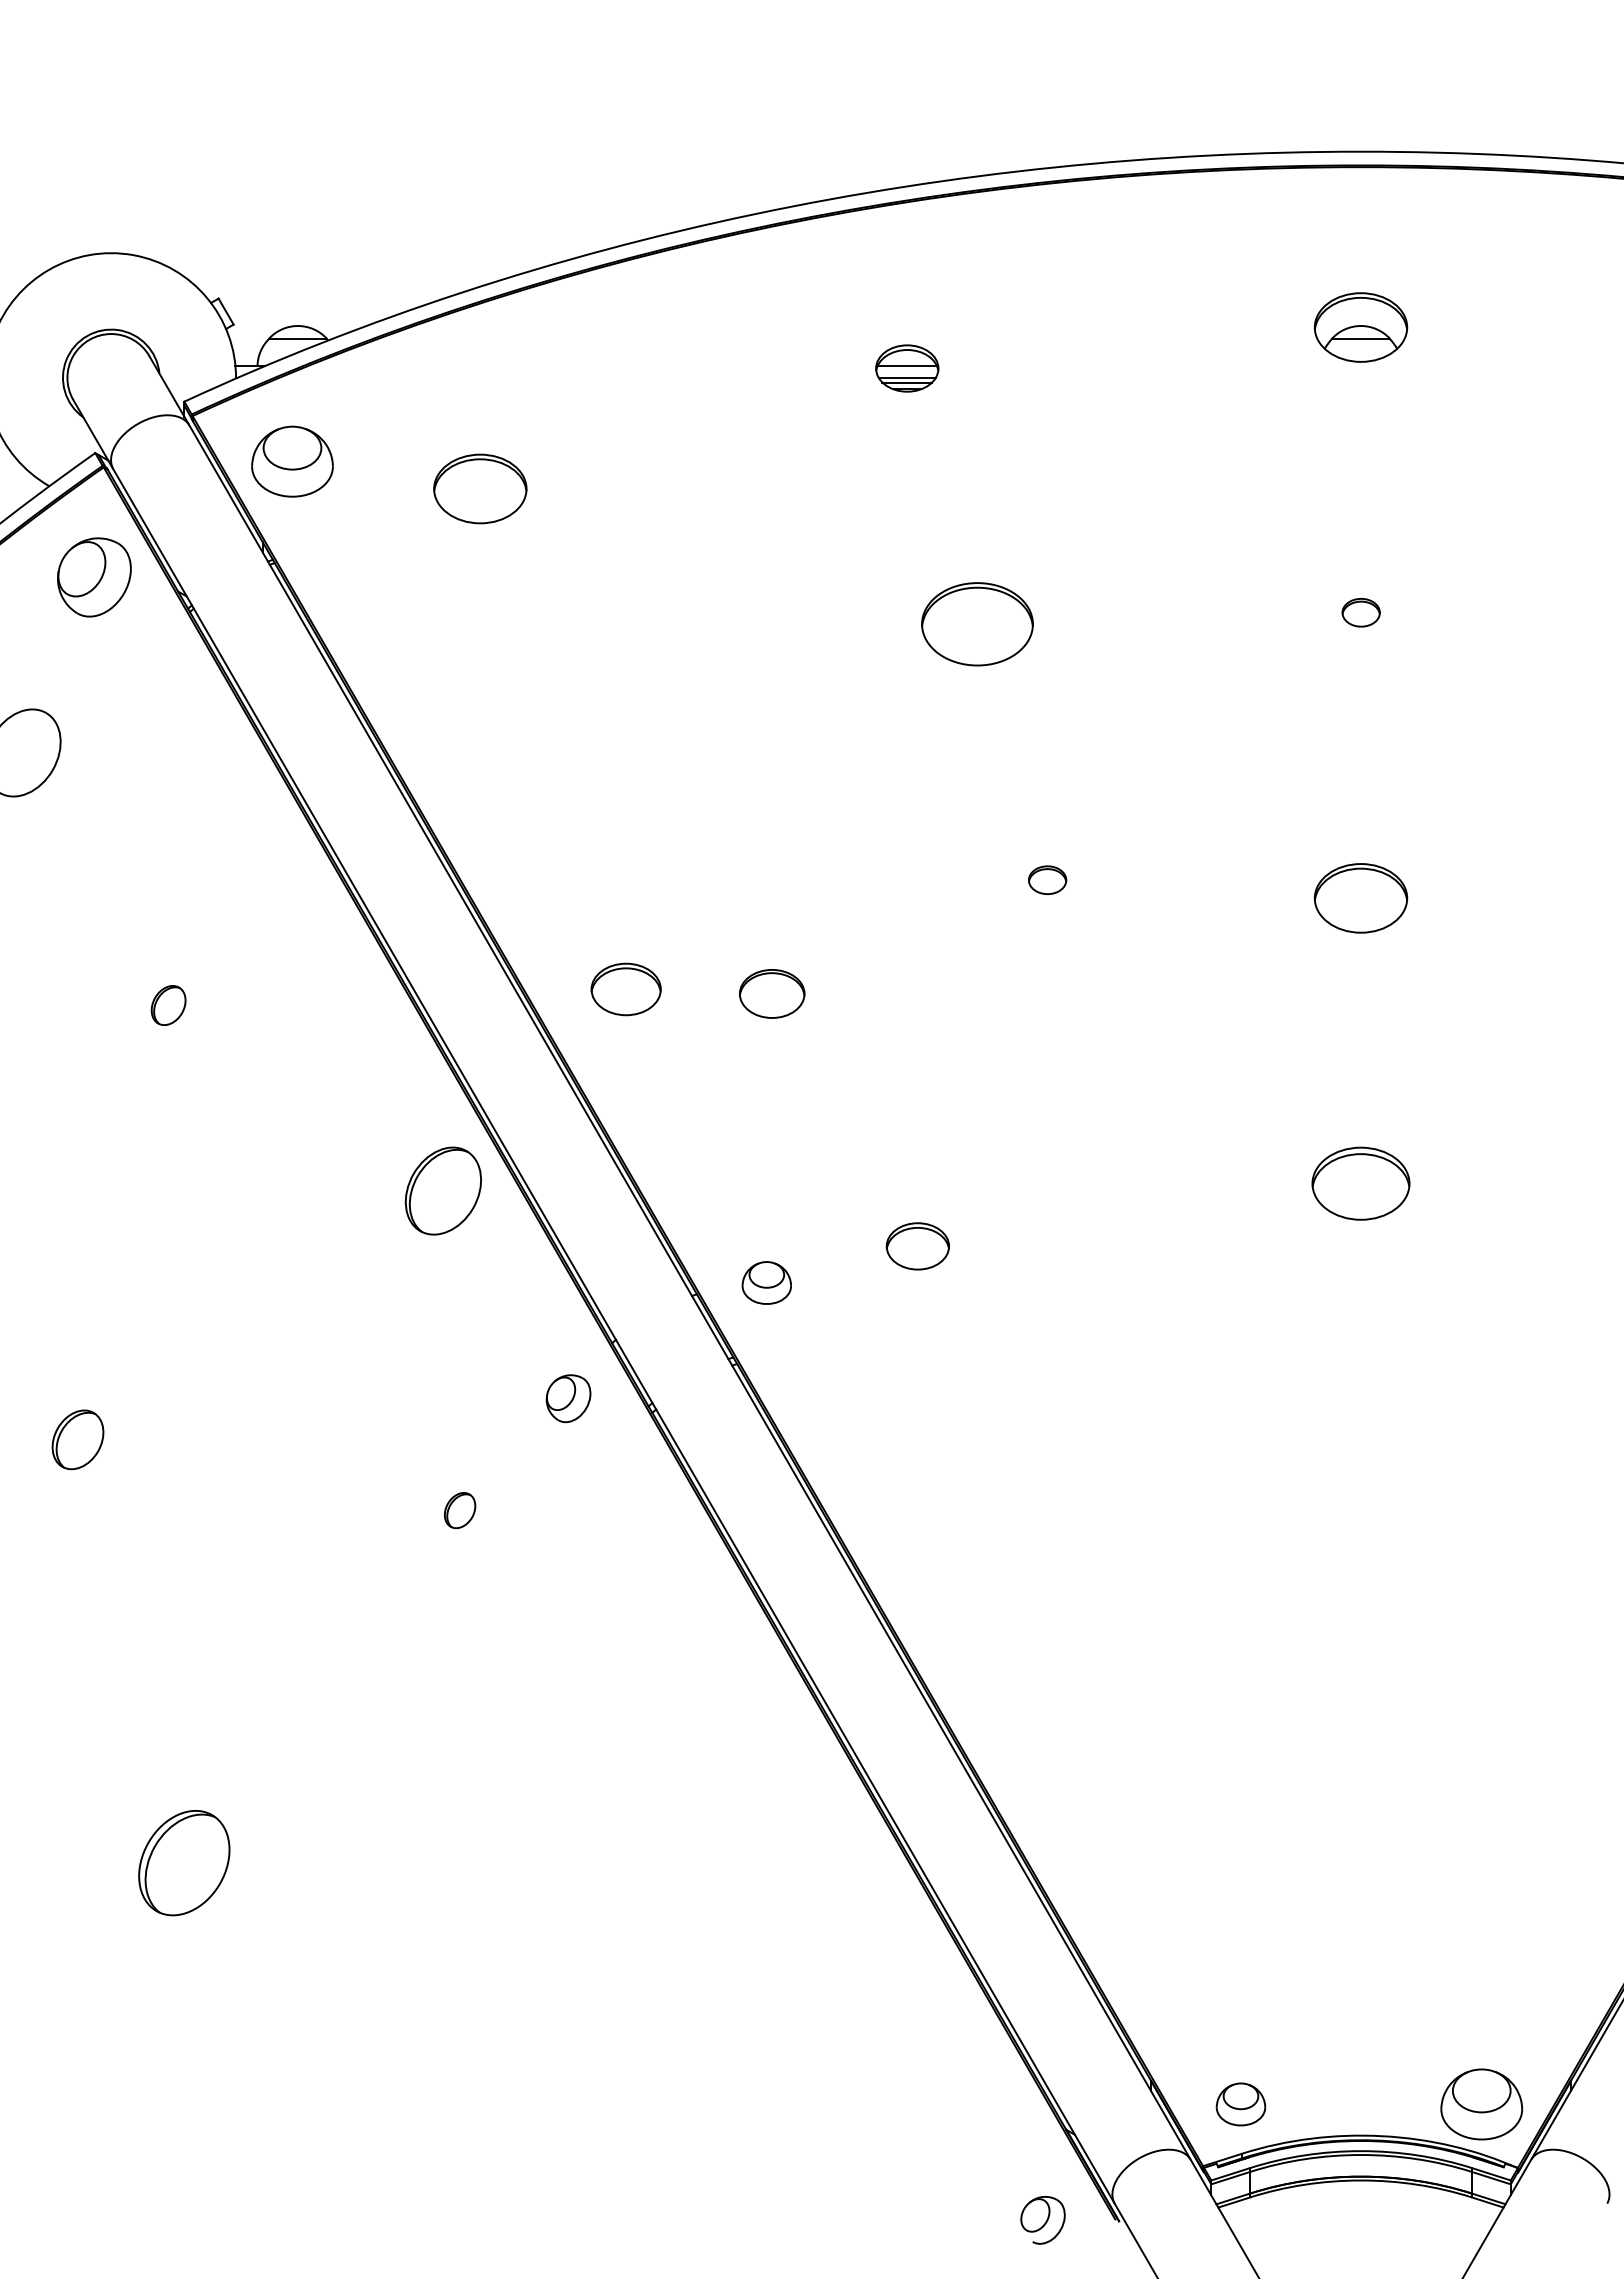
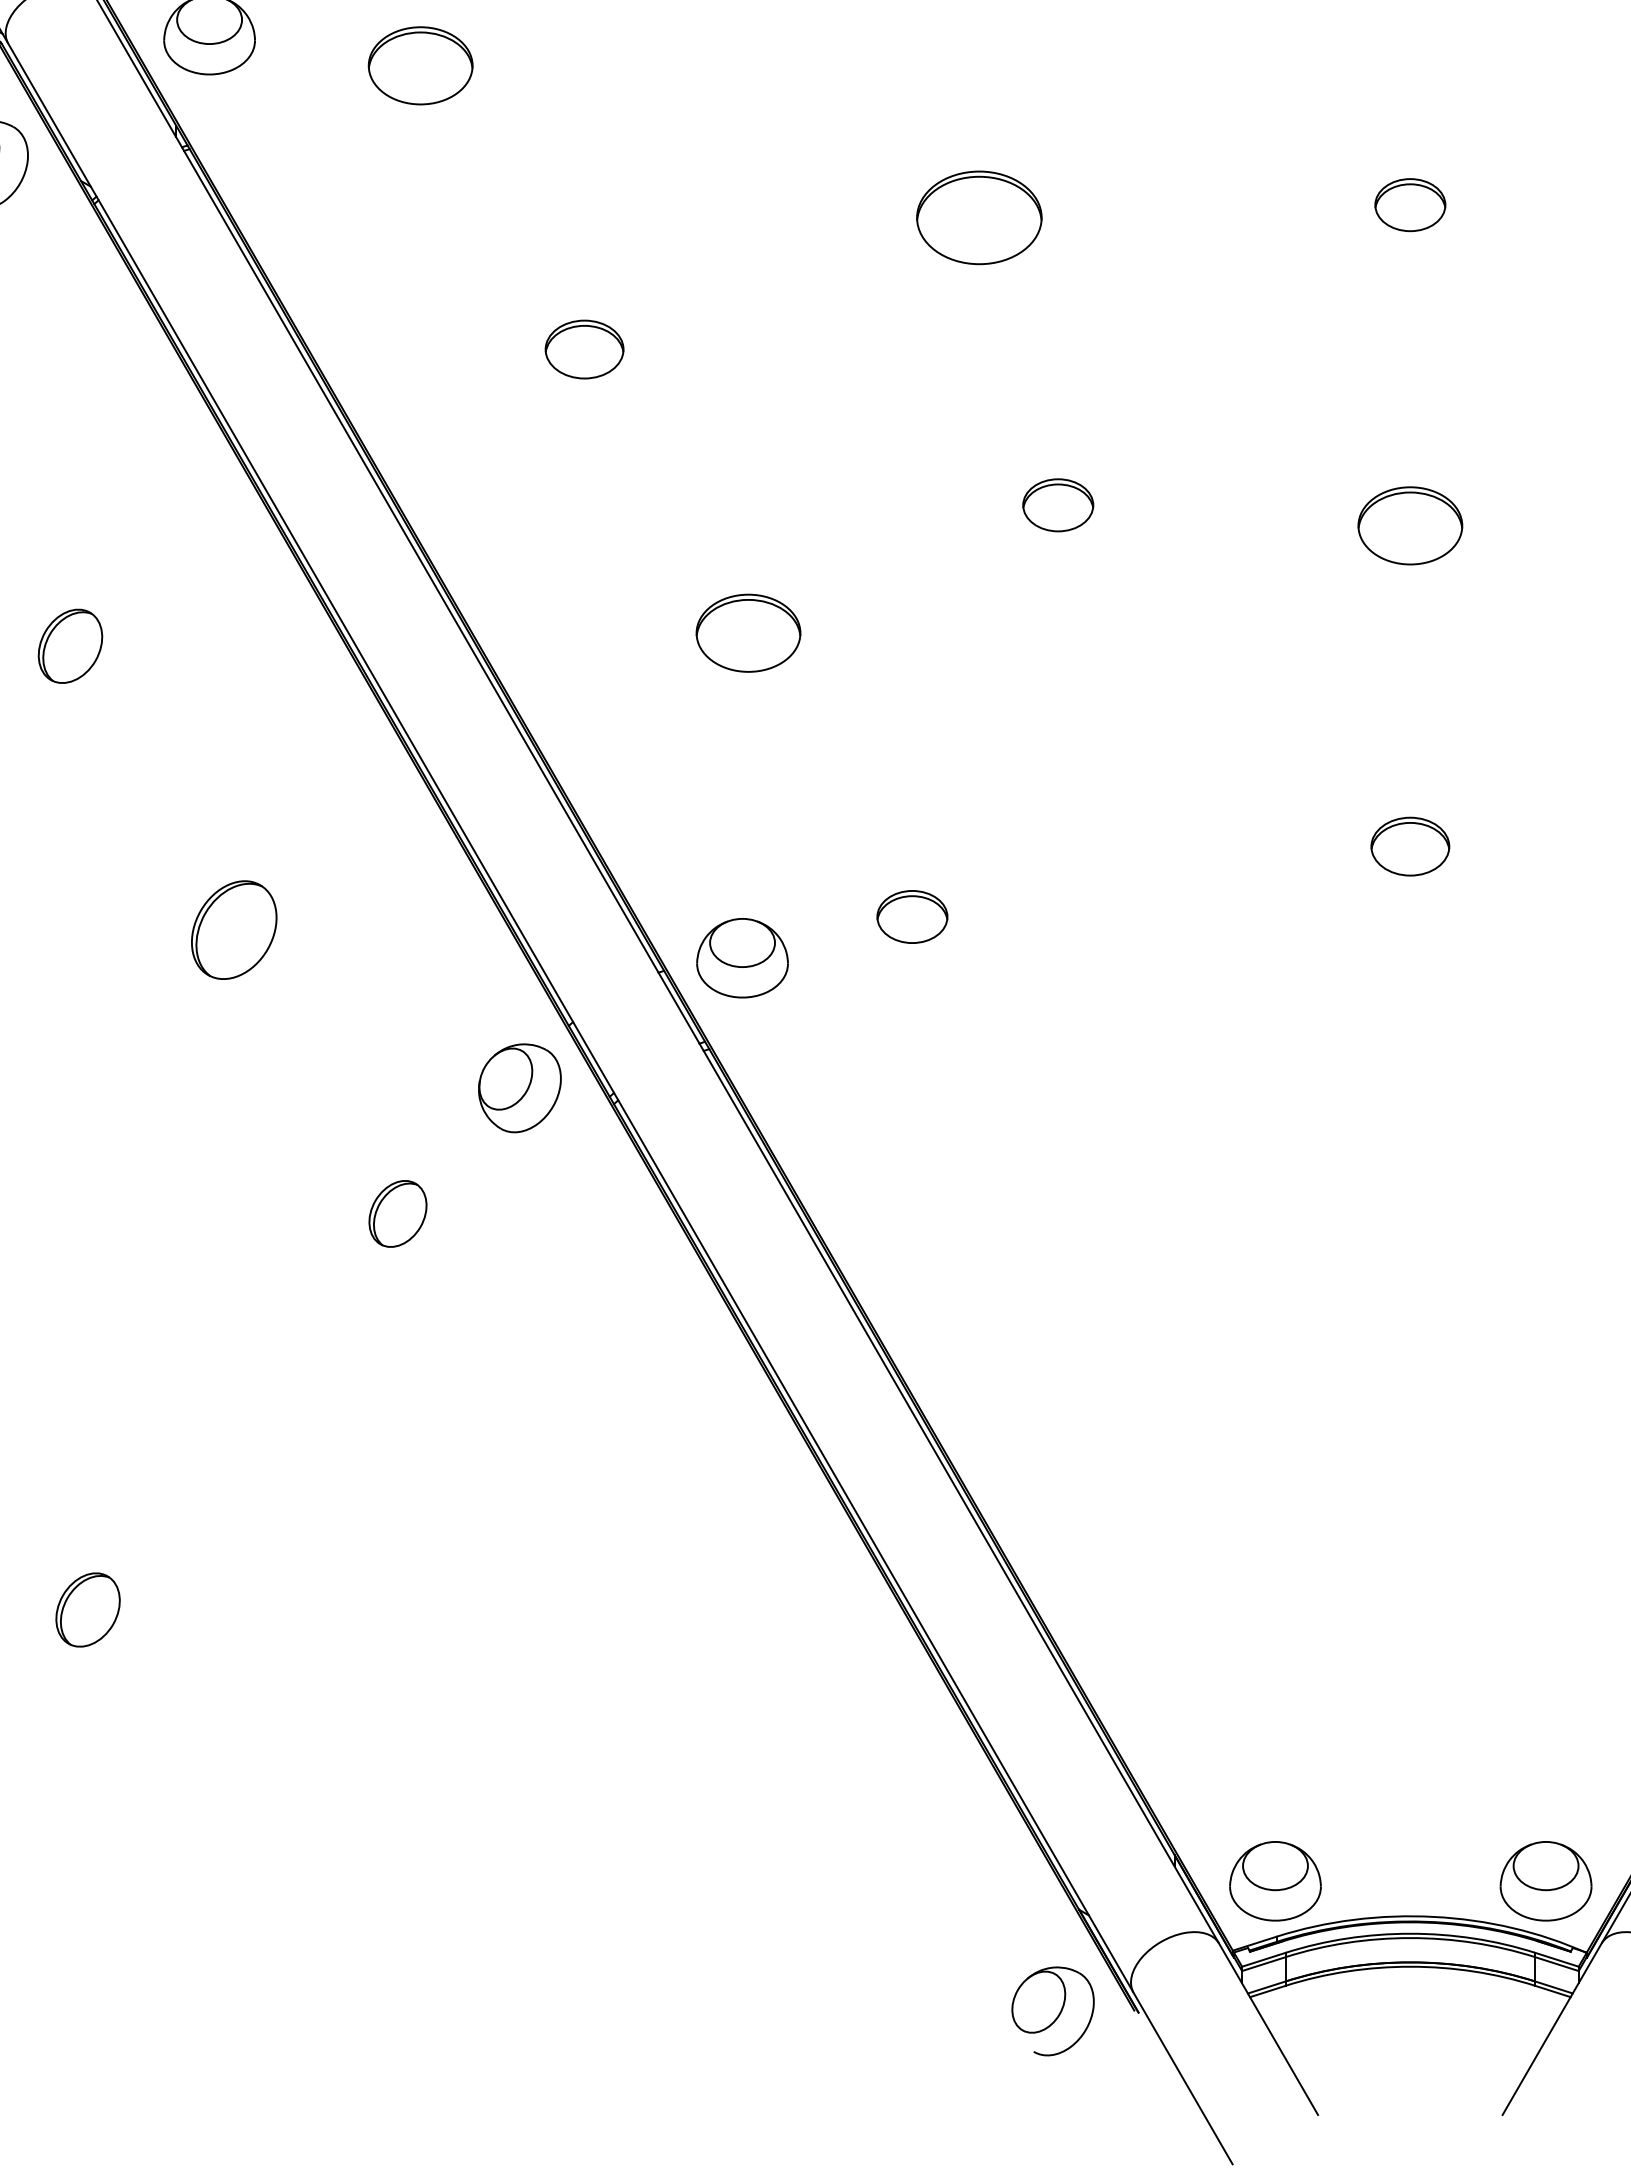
part: (1361, 612) -> (1410, 204), size x1.67
part: (1047, 880) -> (1058, 505), size x1.67
part: (625, 989) -> (583, 349), moved
part: (772, 993) -> (749, 632), size x1.43
part: (168, 1005) -> (70, 646), size x1.67
part: (1360, 1183) -> (1409, 846), size x0.71
part: (442, 1190) -> (233, 929), moved
part: (766, 1282) -> (742, 957), size x1.67
part: (568, 1398) -> (519, 1087), size x1.67
part: (459, 1510) -> (397, 1213), size x1.67
part: (184, 1862) -> (88, 1609), size x0.62
part: (1240, 2104) -> (1274, 1881), size x1.67
part: (1042, 2220) -> (1052, 2011), size x1.67

